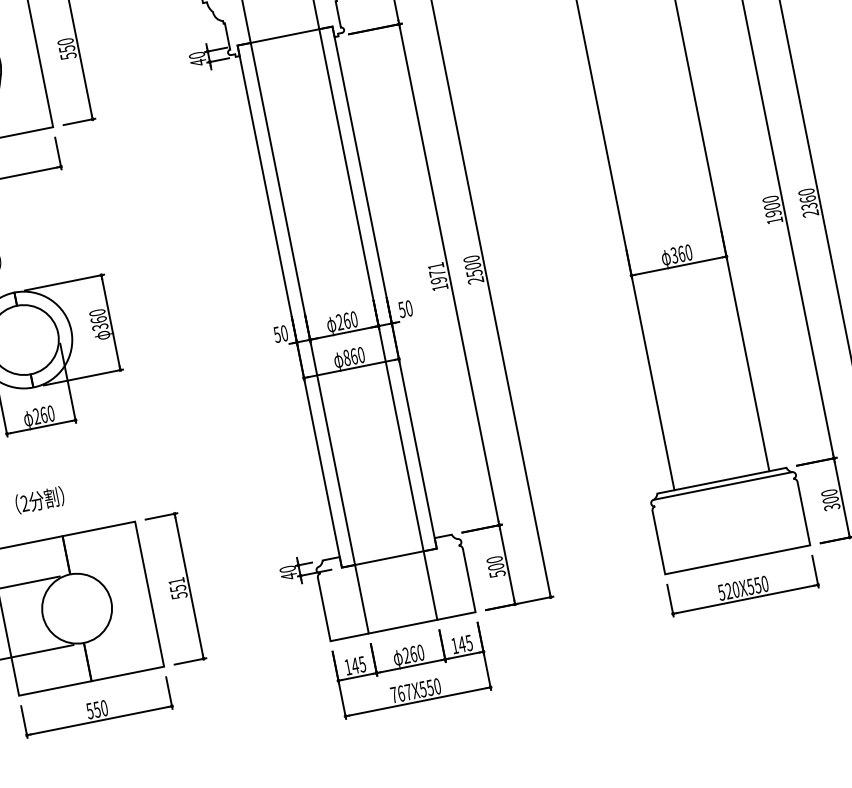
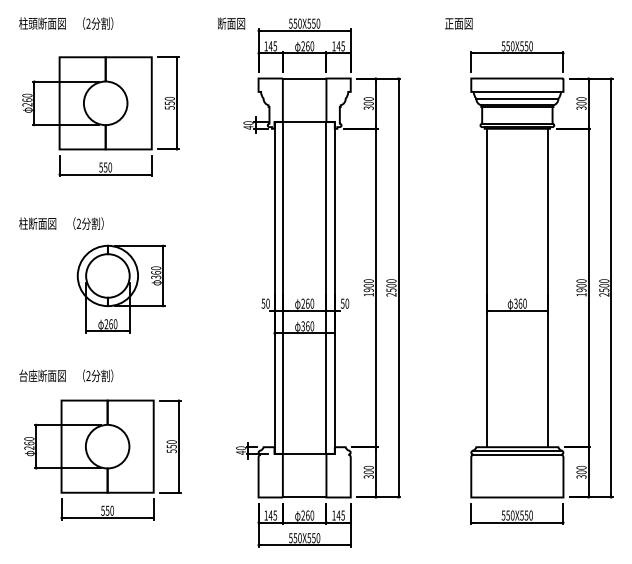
text: (807, 202) -> (603, 287), 2360 -> 2500
text: (436, 269) -> (368, 283), 1971 -> 1900
text: (345, 356) -> (302, 325), 860 -> 360
line: (722, 492) -> (516, 454), added
text: (495, 573) -> (367, 476), 500 -> 300
text: (175, 580) -> (171, 441), 551 -> 550
text: (727, 591) -> (507, 515), 520X550 -> 550X550
text: (401, 694) -> (295, 538), 767X550 -> 550X550

